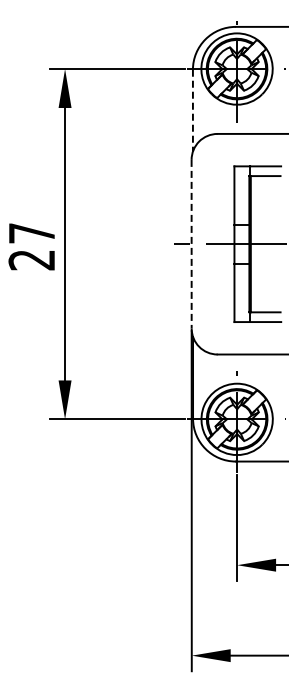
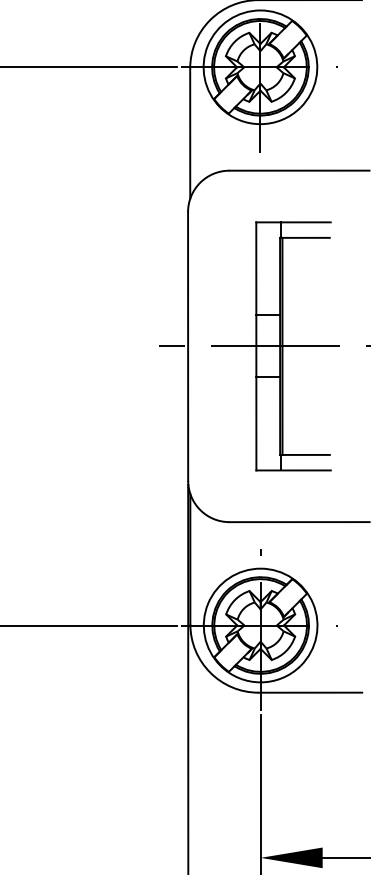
line: (192, 110) -> (189, 133), dashed -> solid
line: (191, 244) -> (187, 346), dashed -> solid

